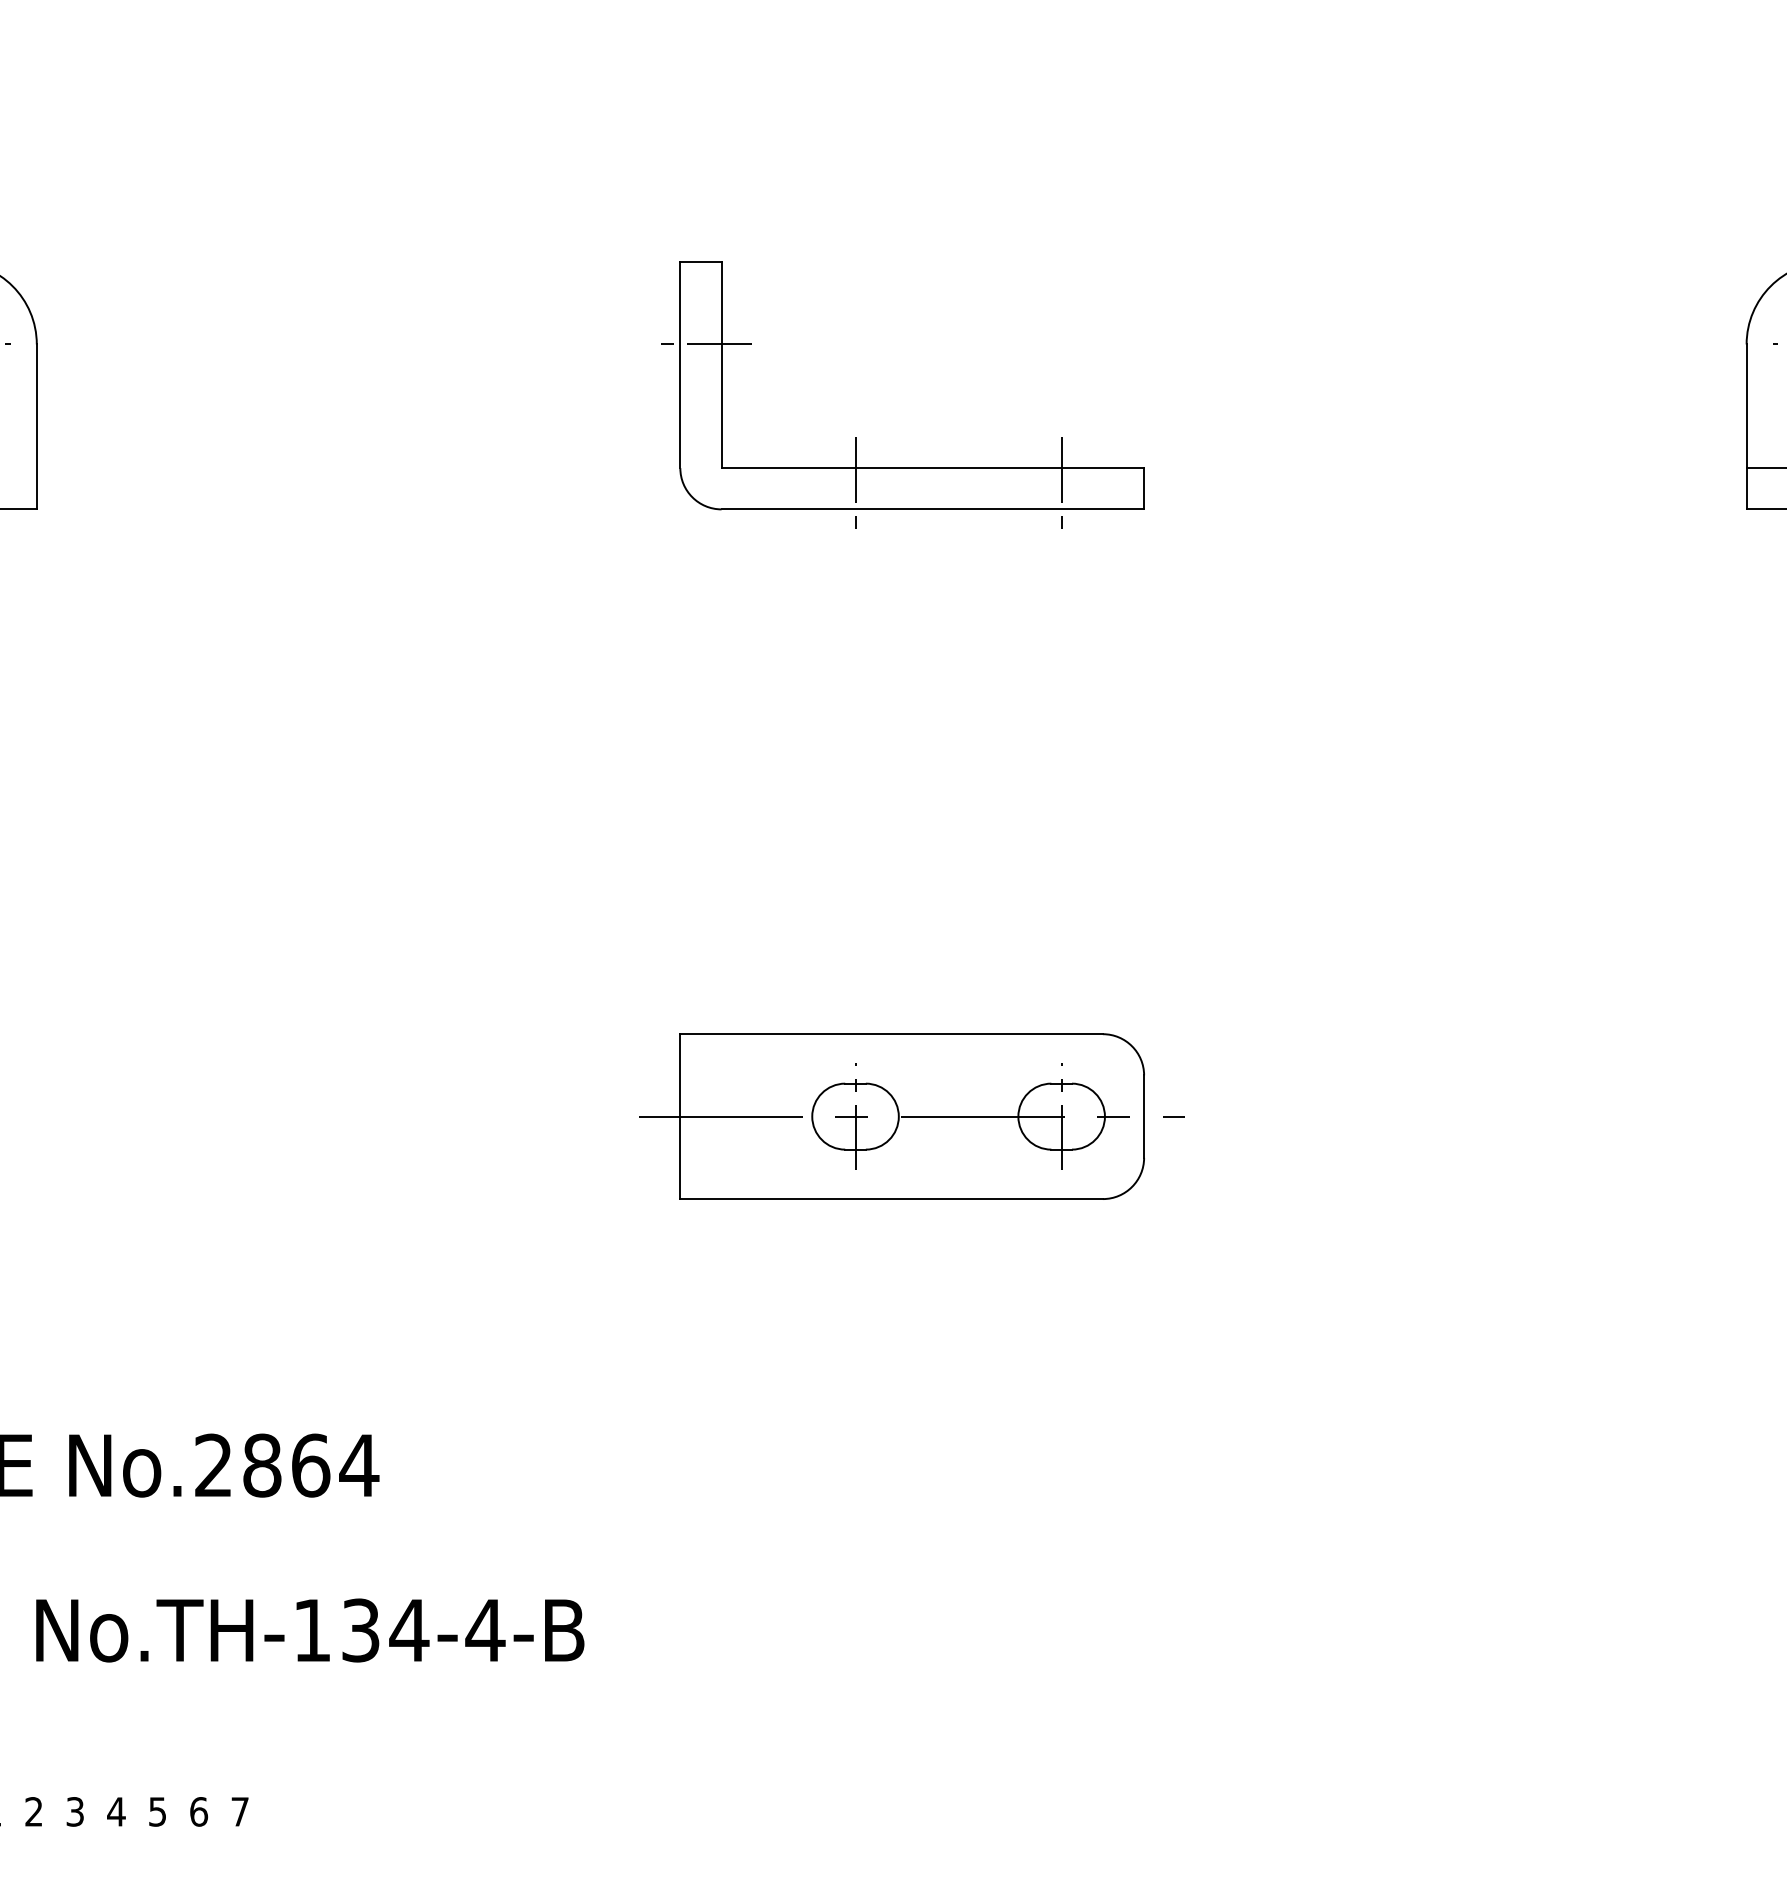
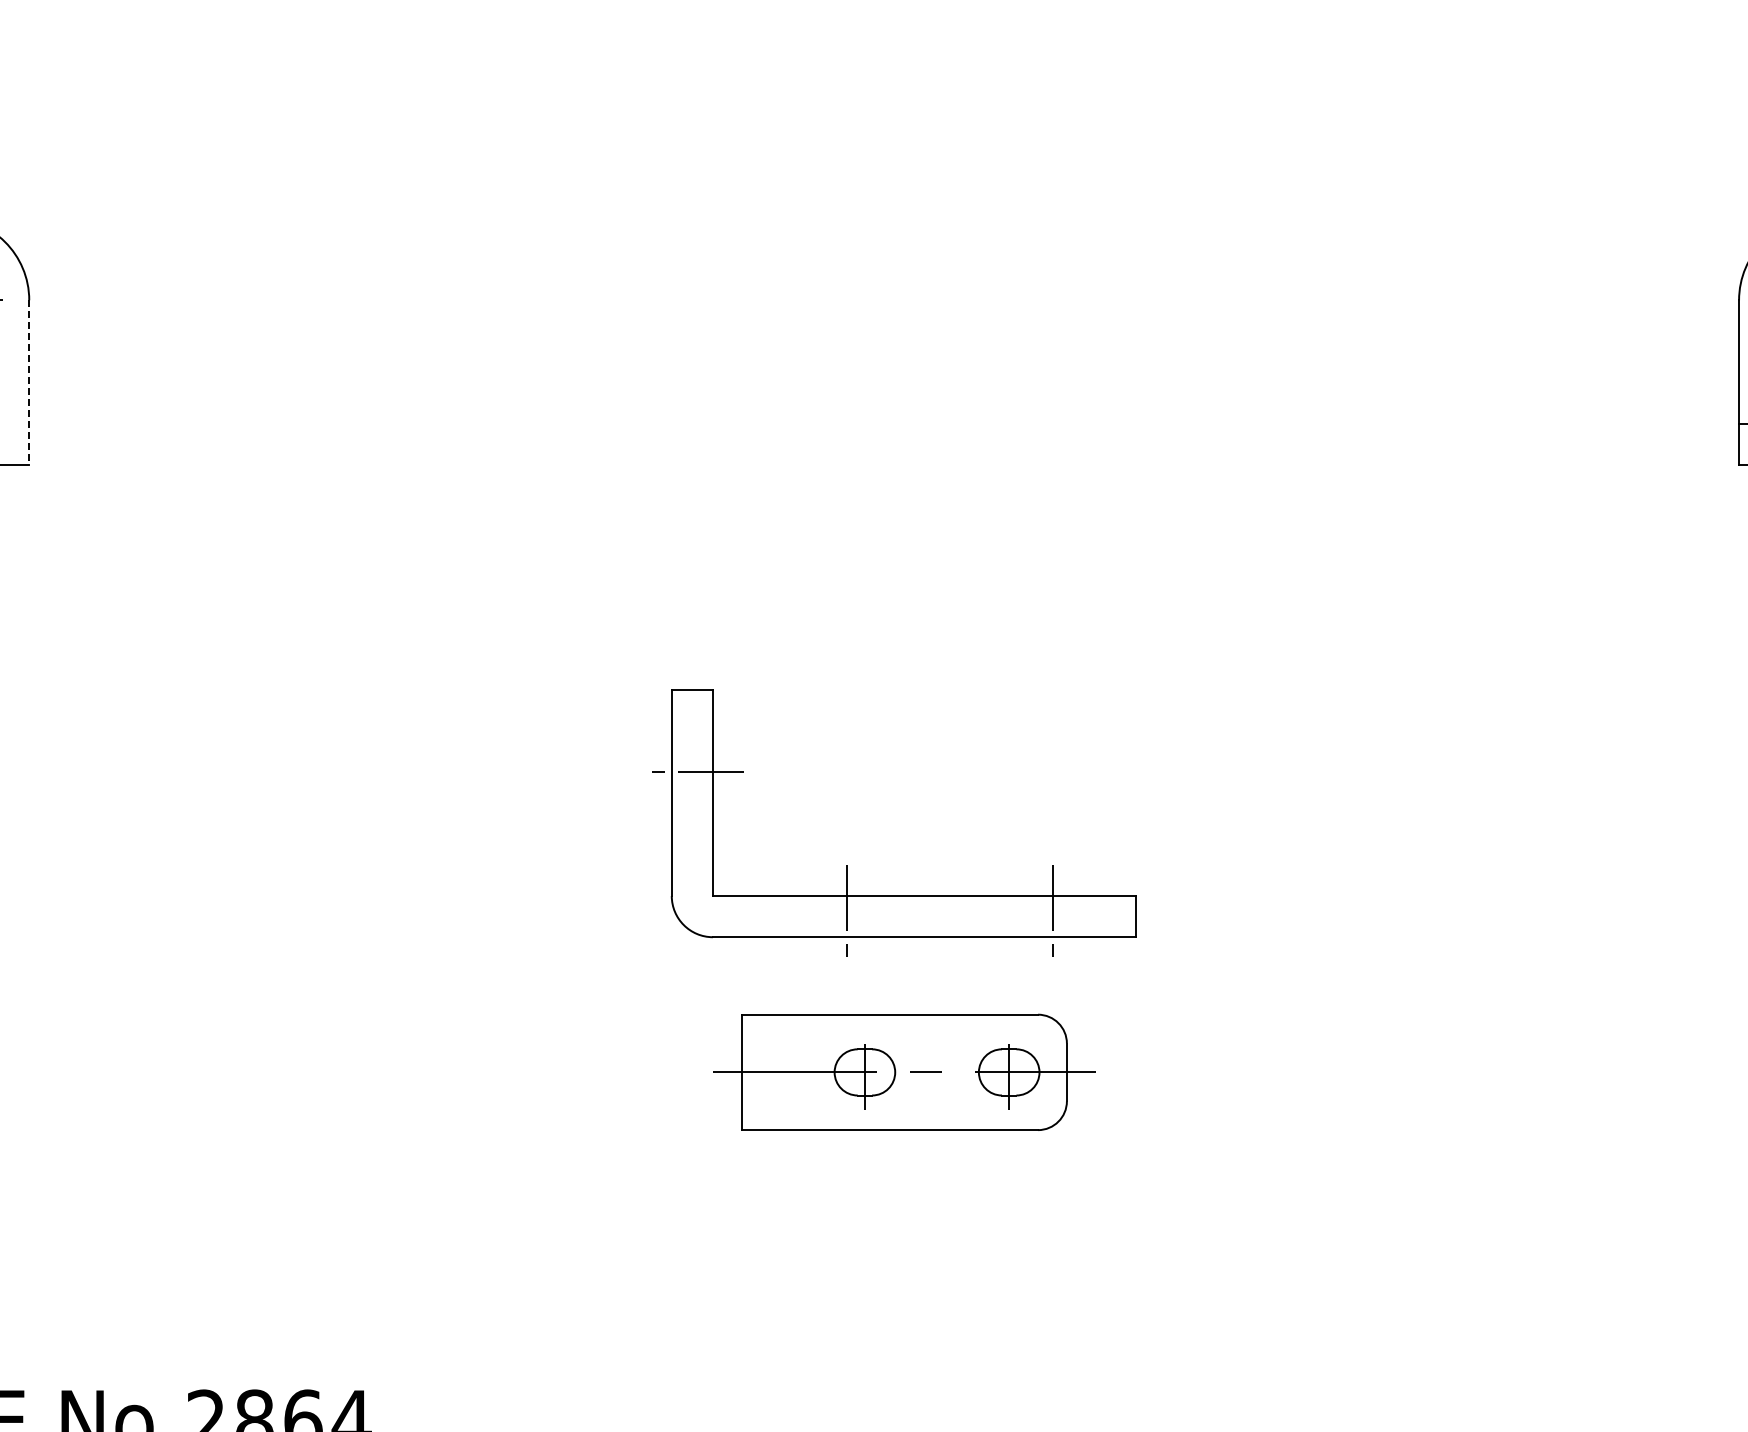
line: (36, 427) -> (28, 383), solid -> dashed
part: (856, 437) -> (847, 865), moved
part: (911, 1116) -> (903, 1072), size x0.7

